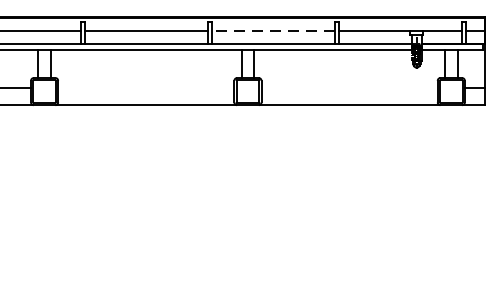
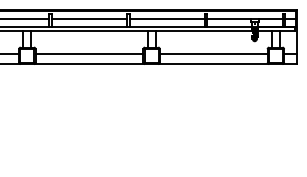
line: (273, 32) -> (167, 19), dashed -> solid
line: (146, 87) -> (89, 53), added
line: (349, 87) -> (213, 53), added

